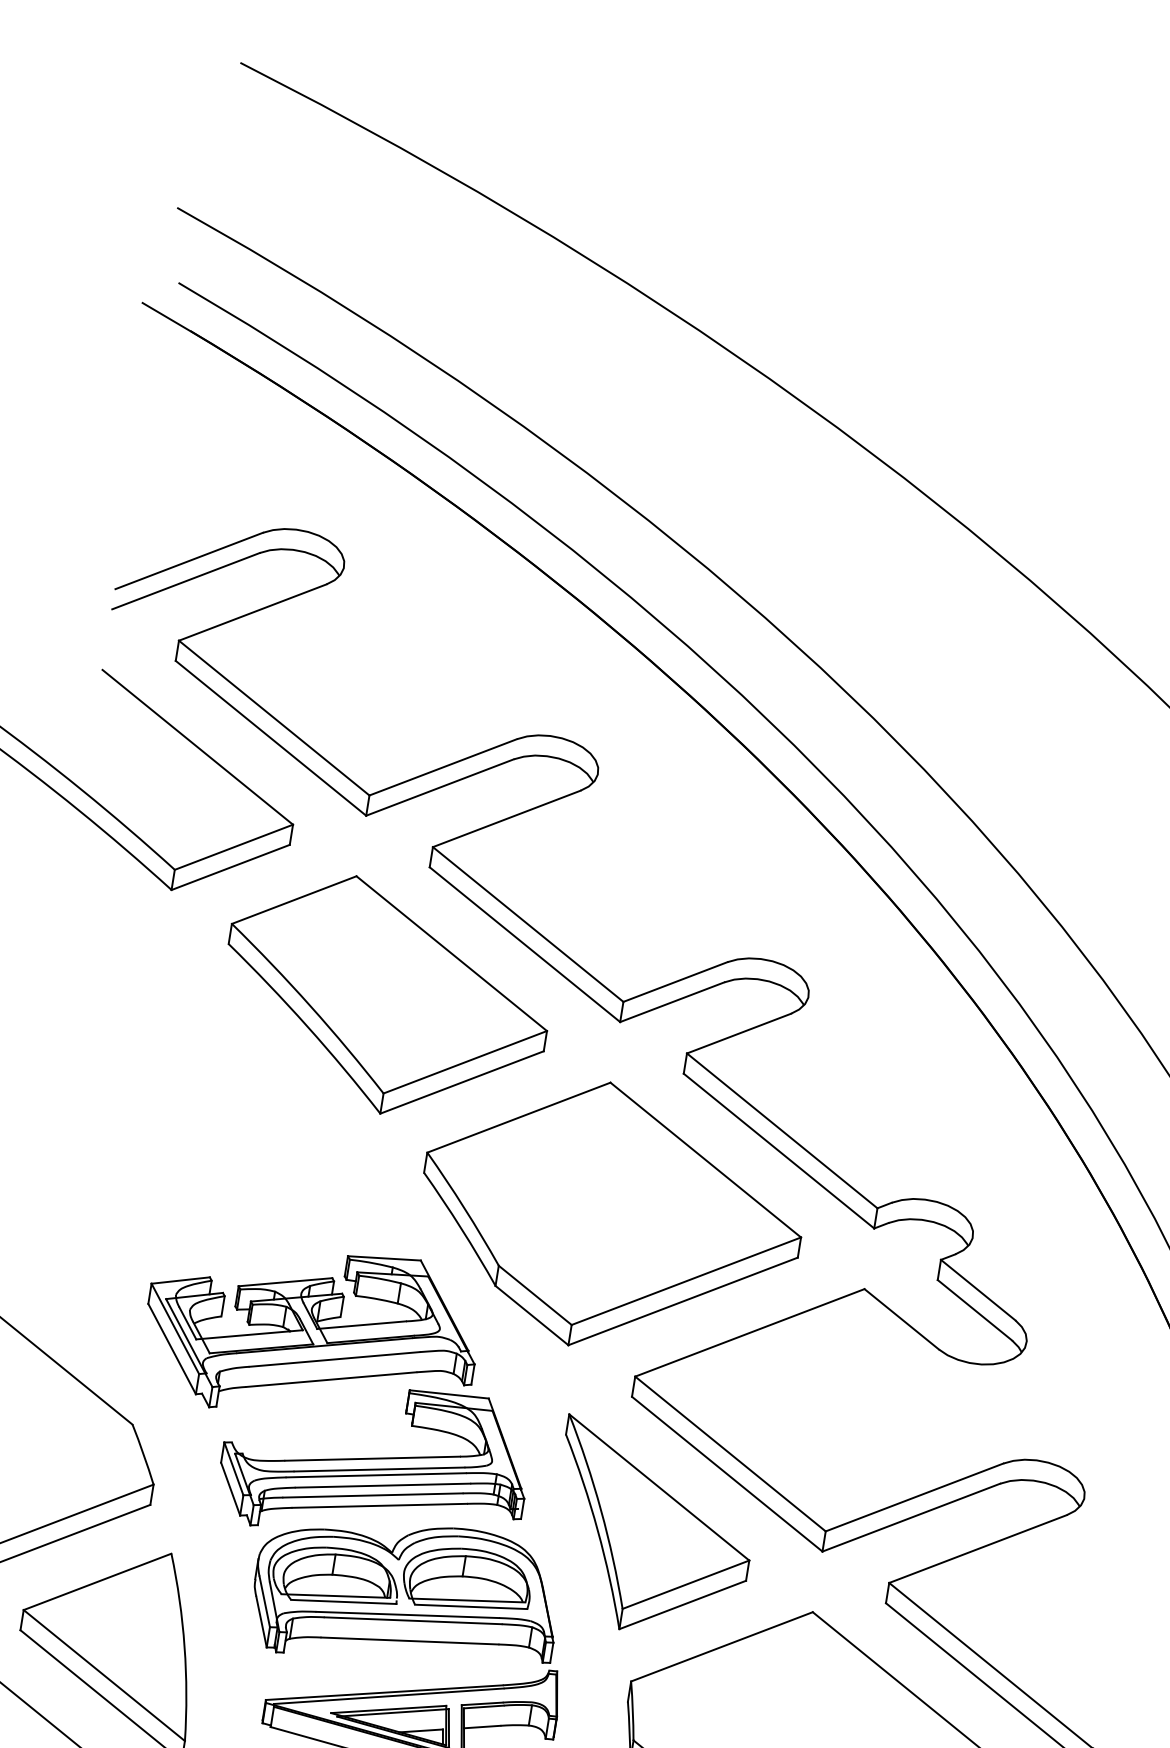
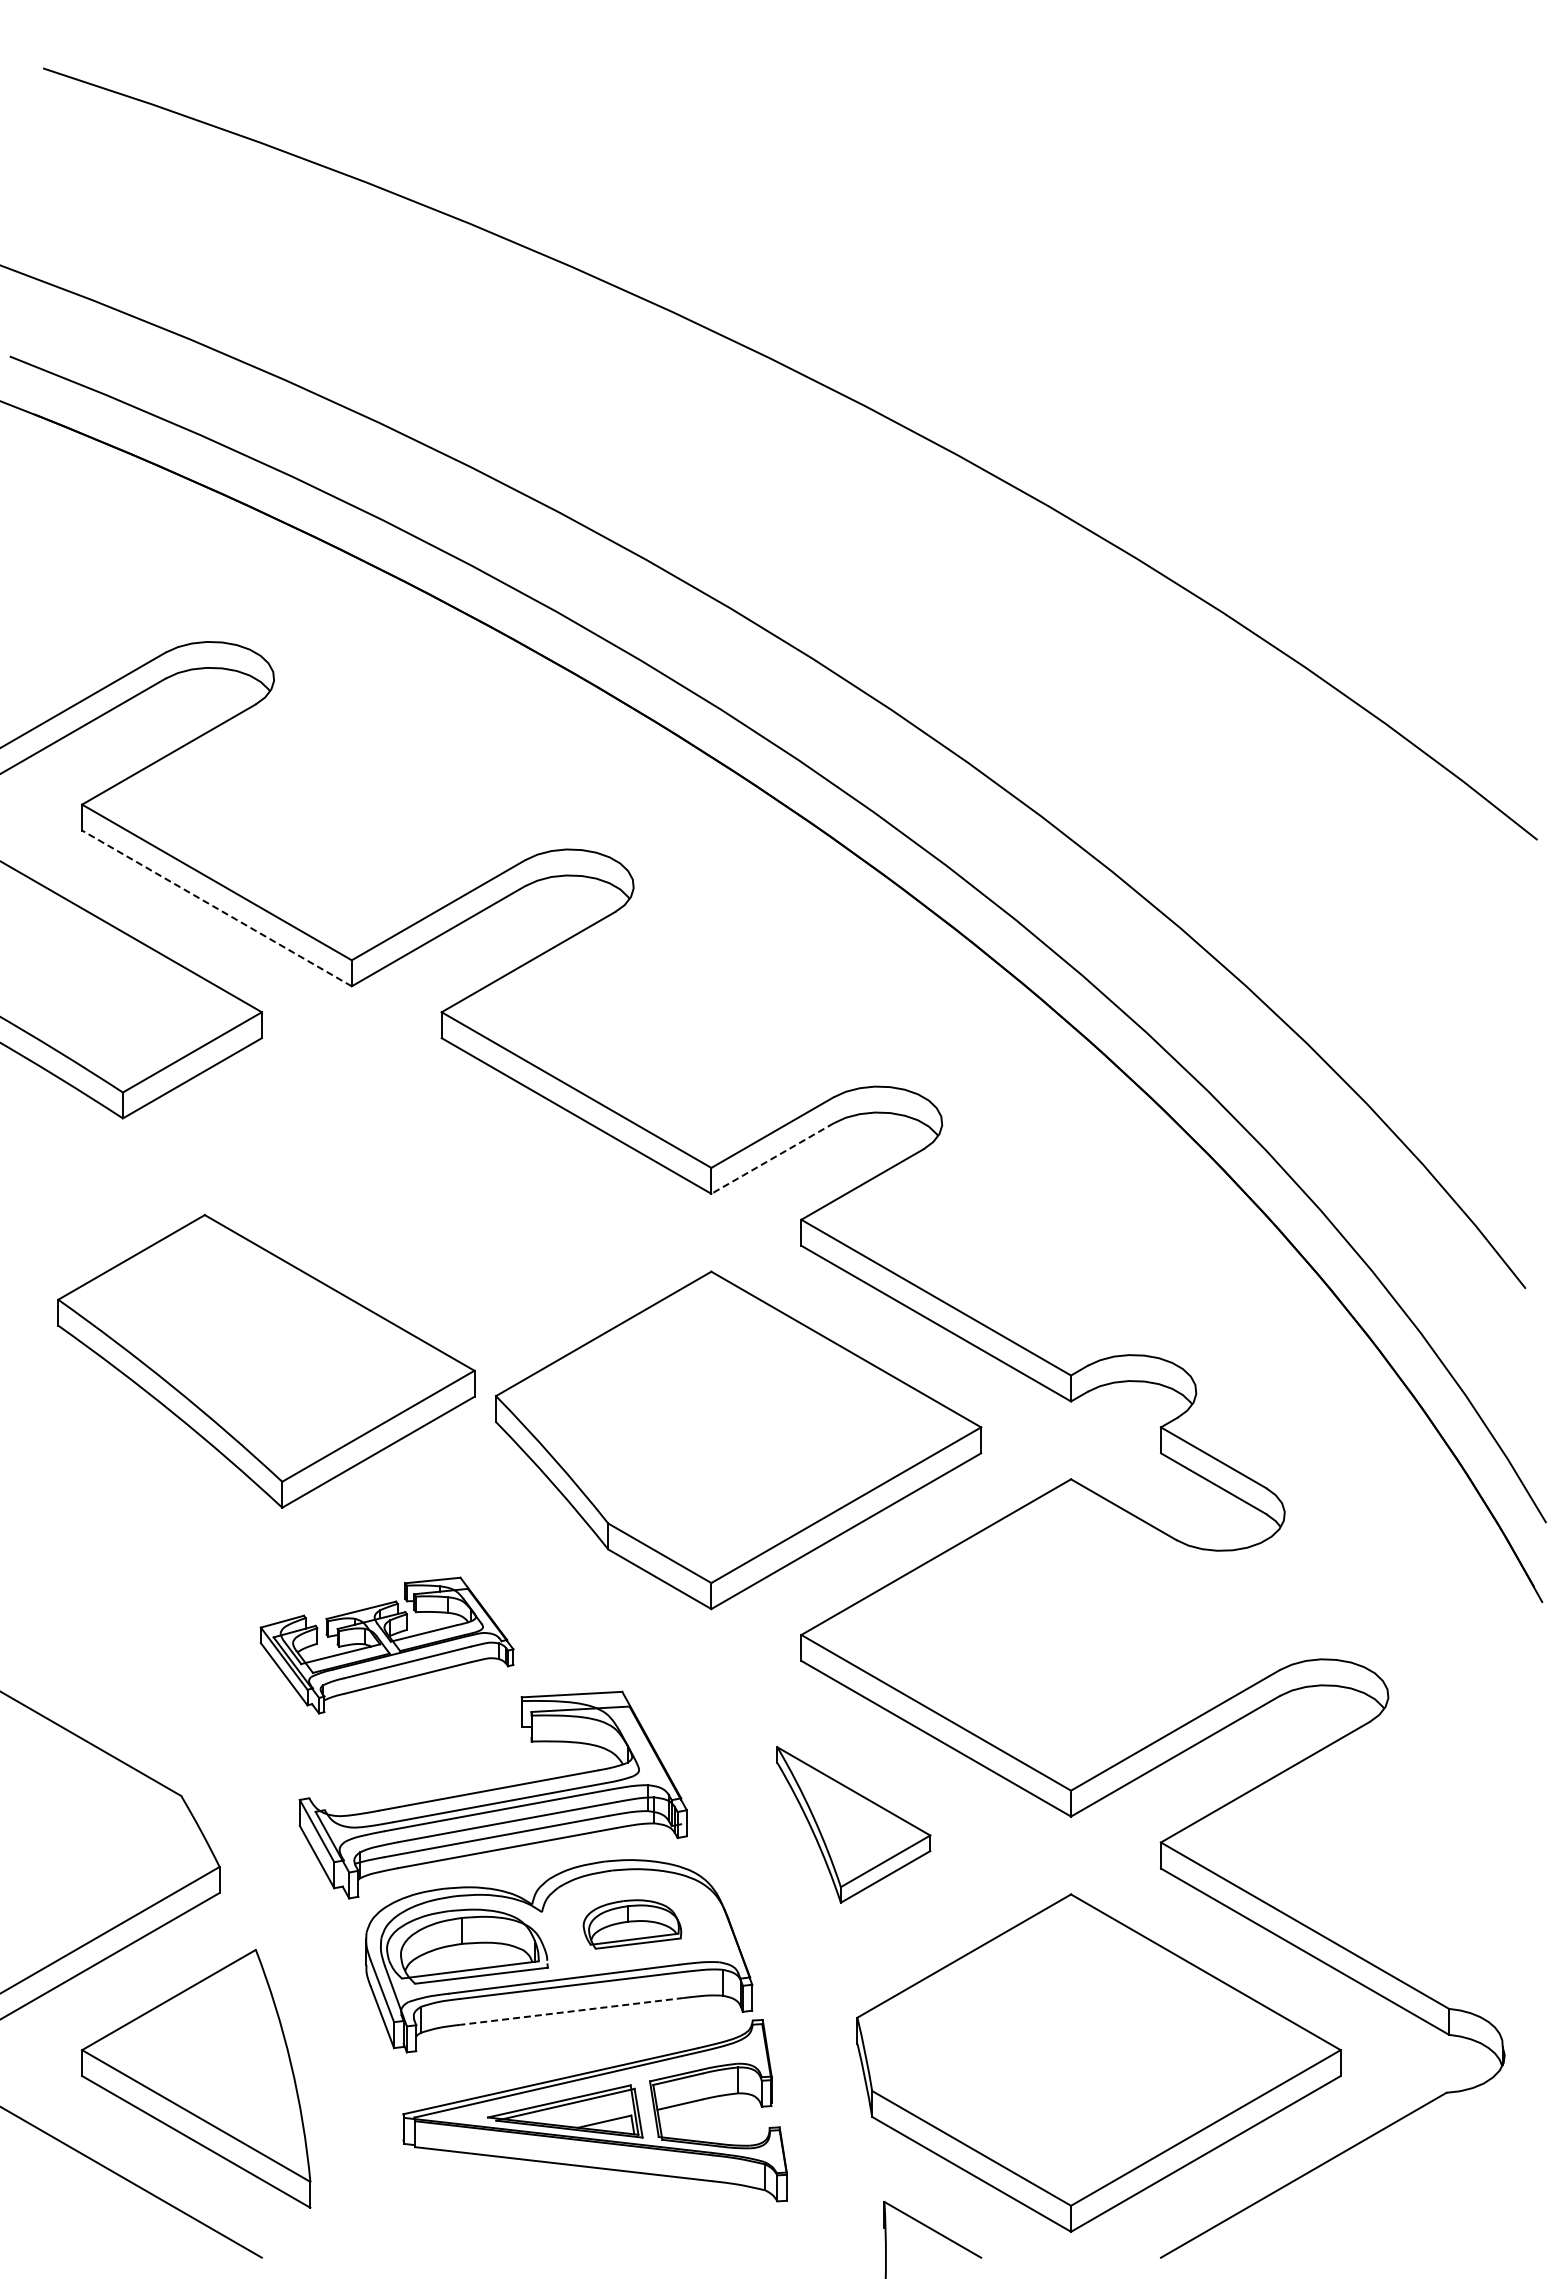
line: (270, 738) -> (216, 908), solid -> dashed
part: (386, 997) -> (266, 1361), moved
line: (672, 1002) -> (772, 1158), solid -> dashed
part: (311, 1333) -> (386, 1645), size x0.6
part: (652, 1530) -> (853, 1824), size x0.6
part: (467, 1580) -> (632, 1924), size x0.6
line: (409, 1640) -> (571, 2011), solid -> dashed

